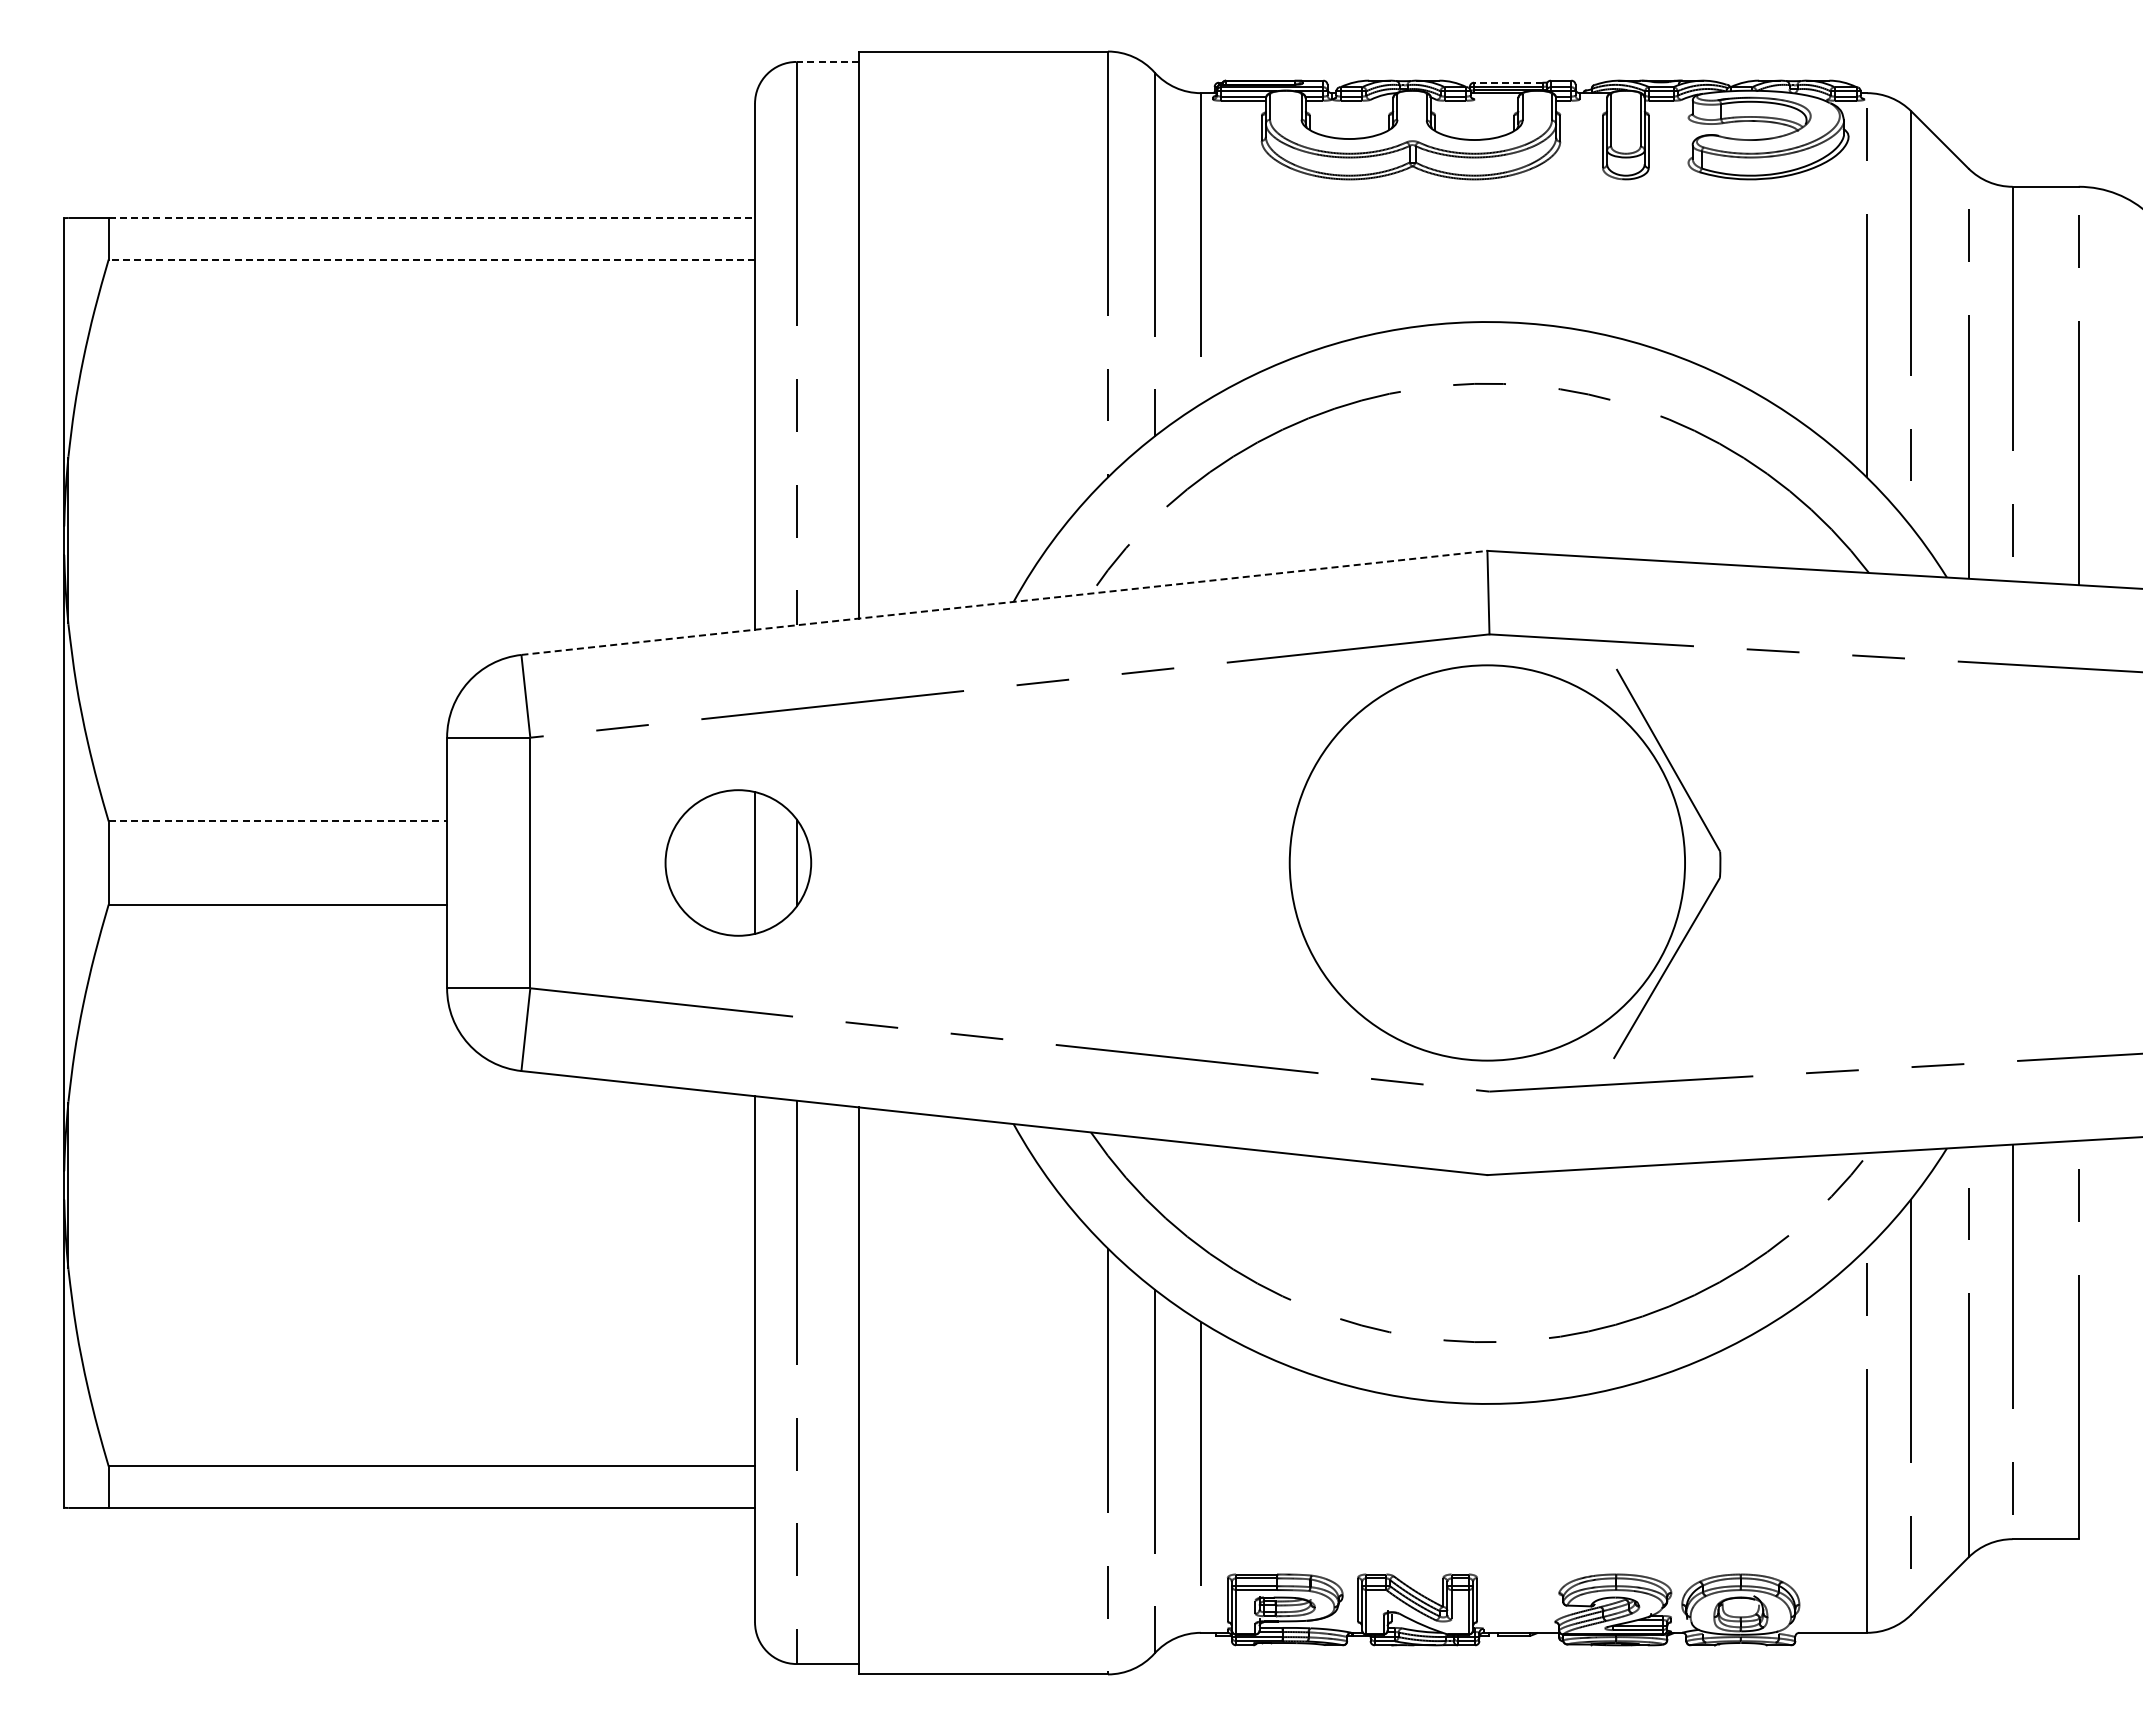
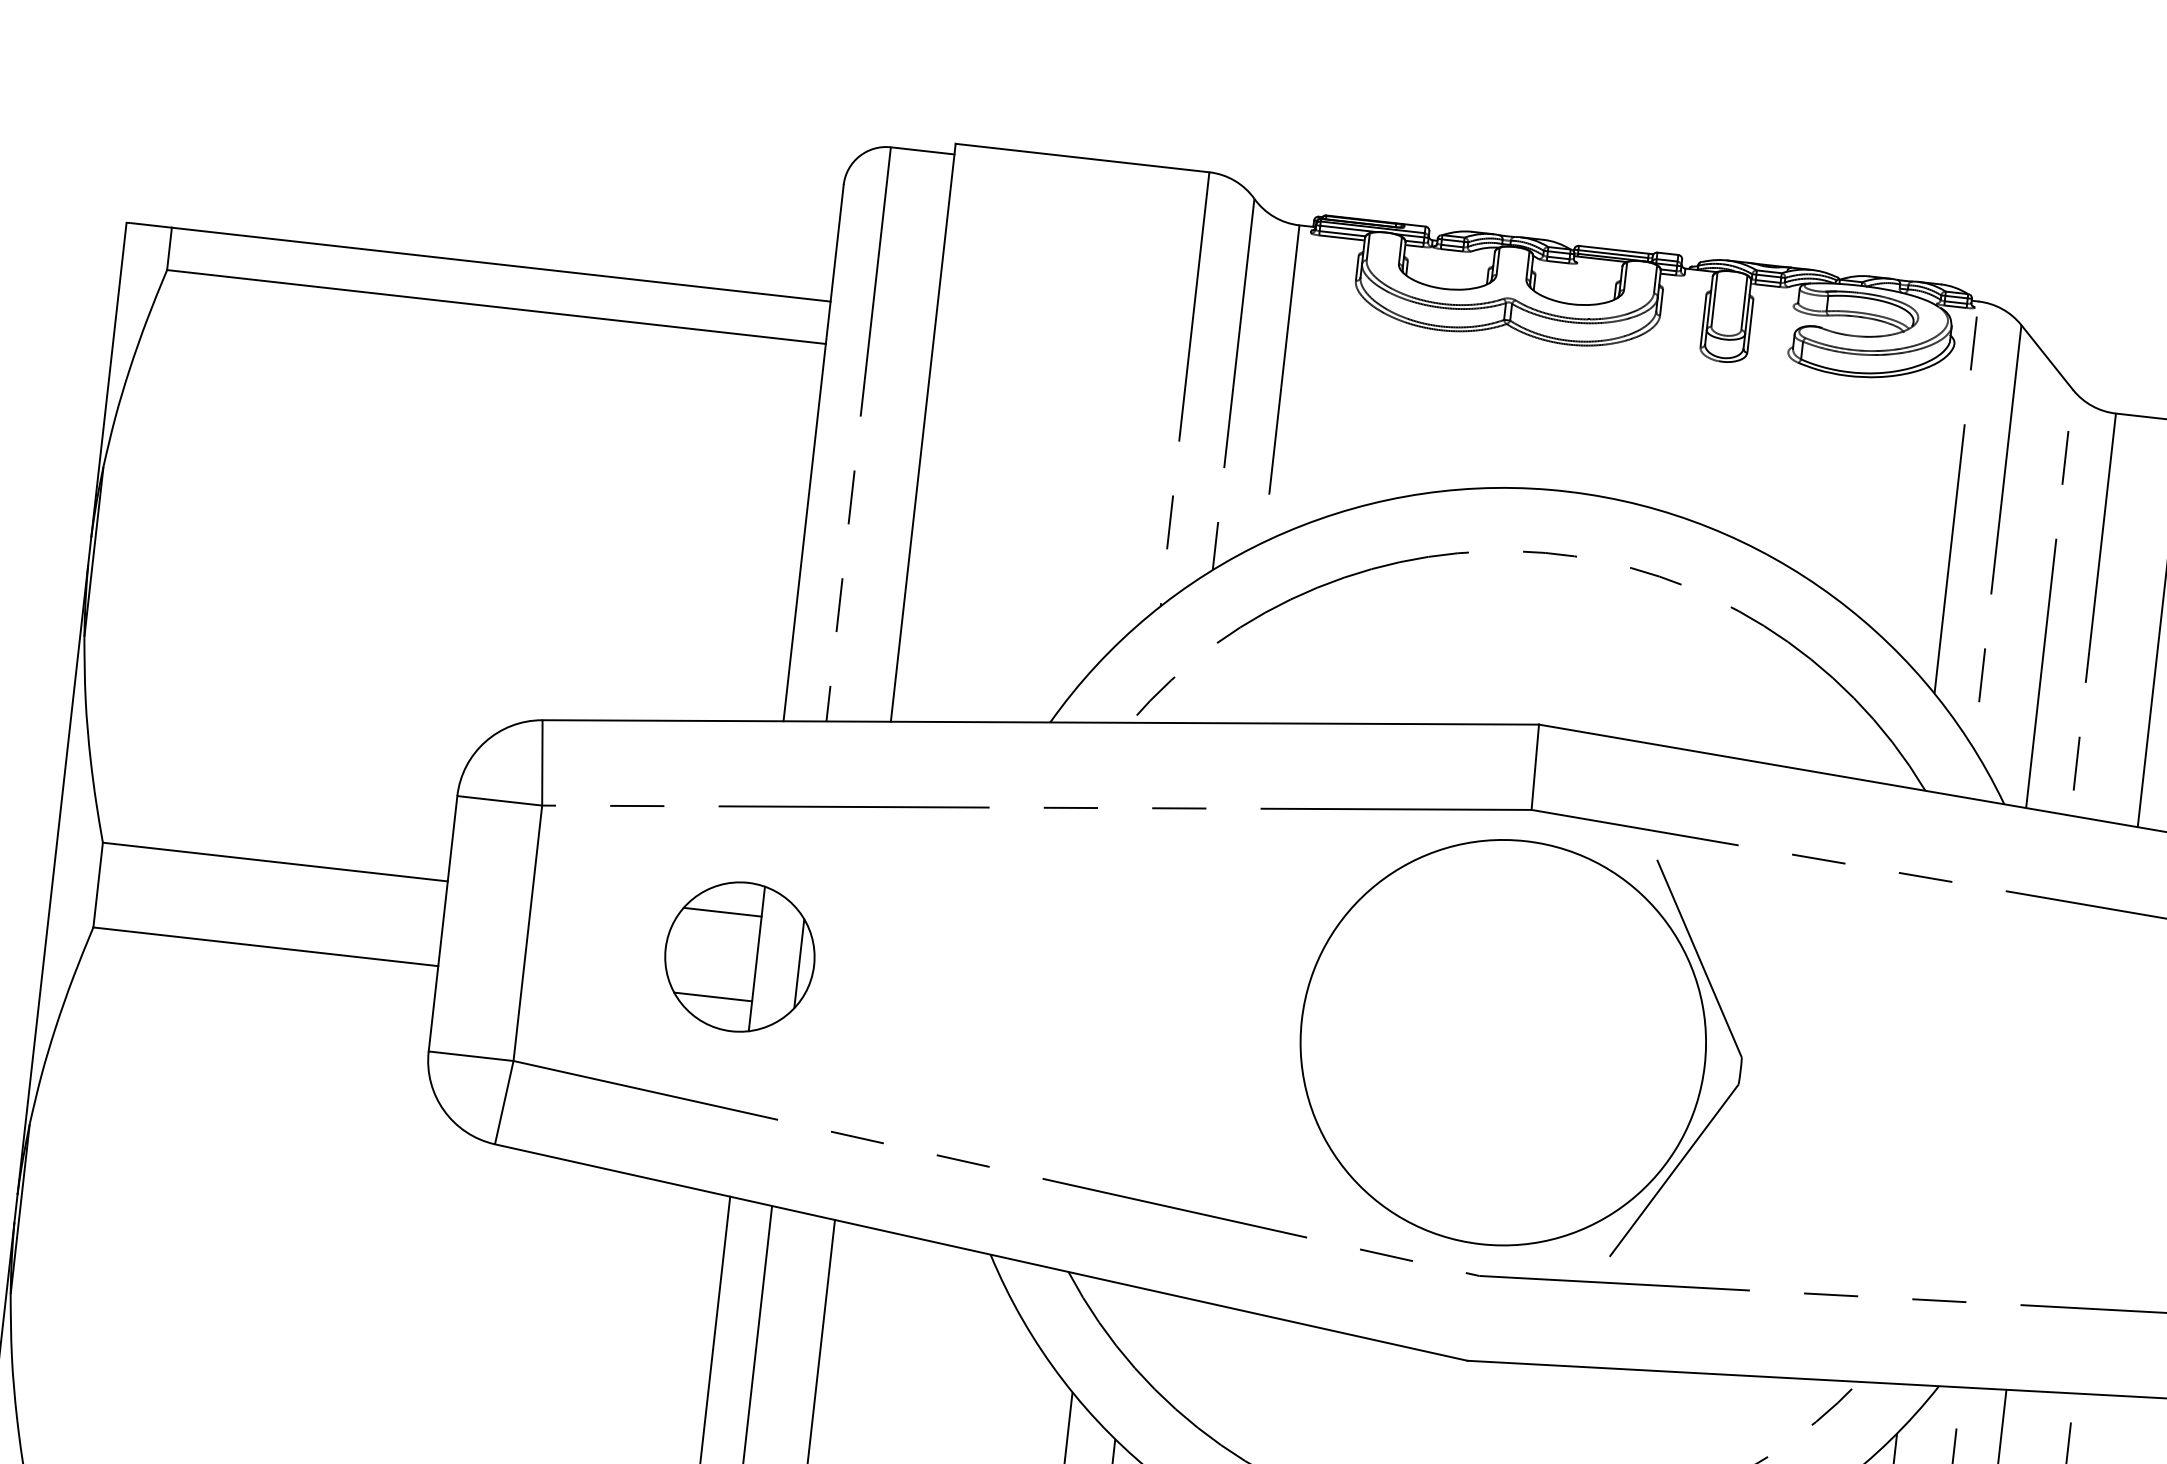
line: (827, 61) -> (922, 150), dashed -> solid
line: (1507, 82) -> (1613, 249), dashed -> solid
line: (432, 218) -> (501, 265), dashed -> solid
line: (431, 259) -> (496, 306), dashed -> solid
line: (1004, 602) -> (1040, 722), dashed -> solid
line: (278, 821) -> (275, 862), dashed -> solid
line: (716, 821) -> (722, 912), added
line: (716, 904) -> (712, 996), added

